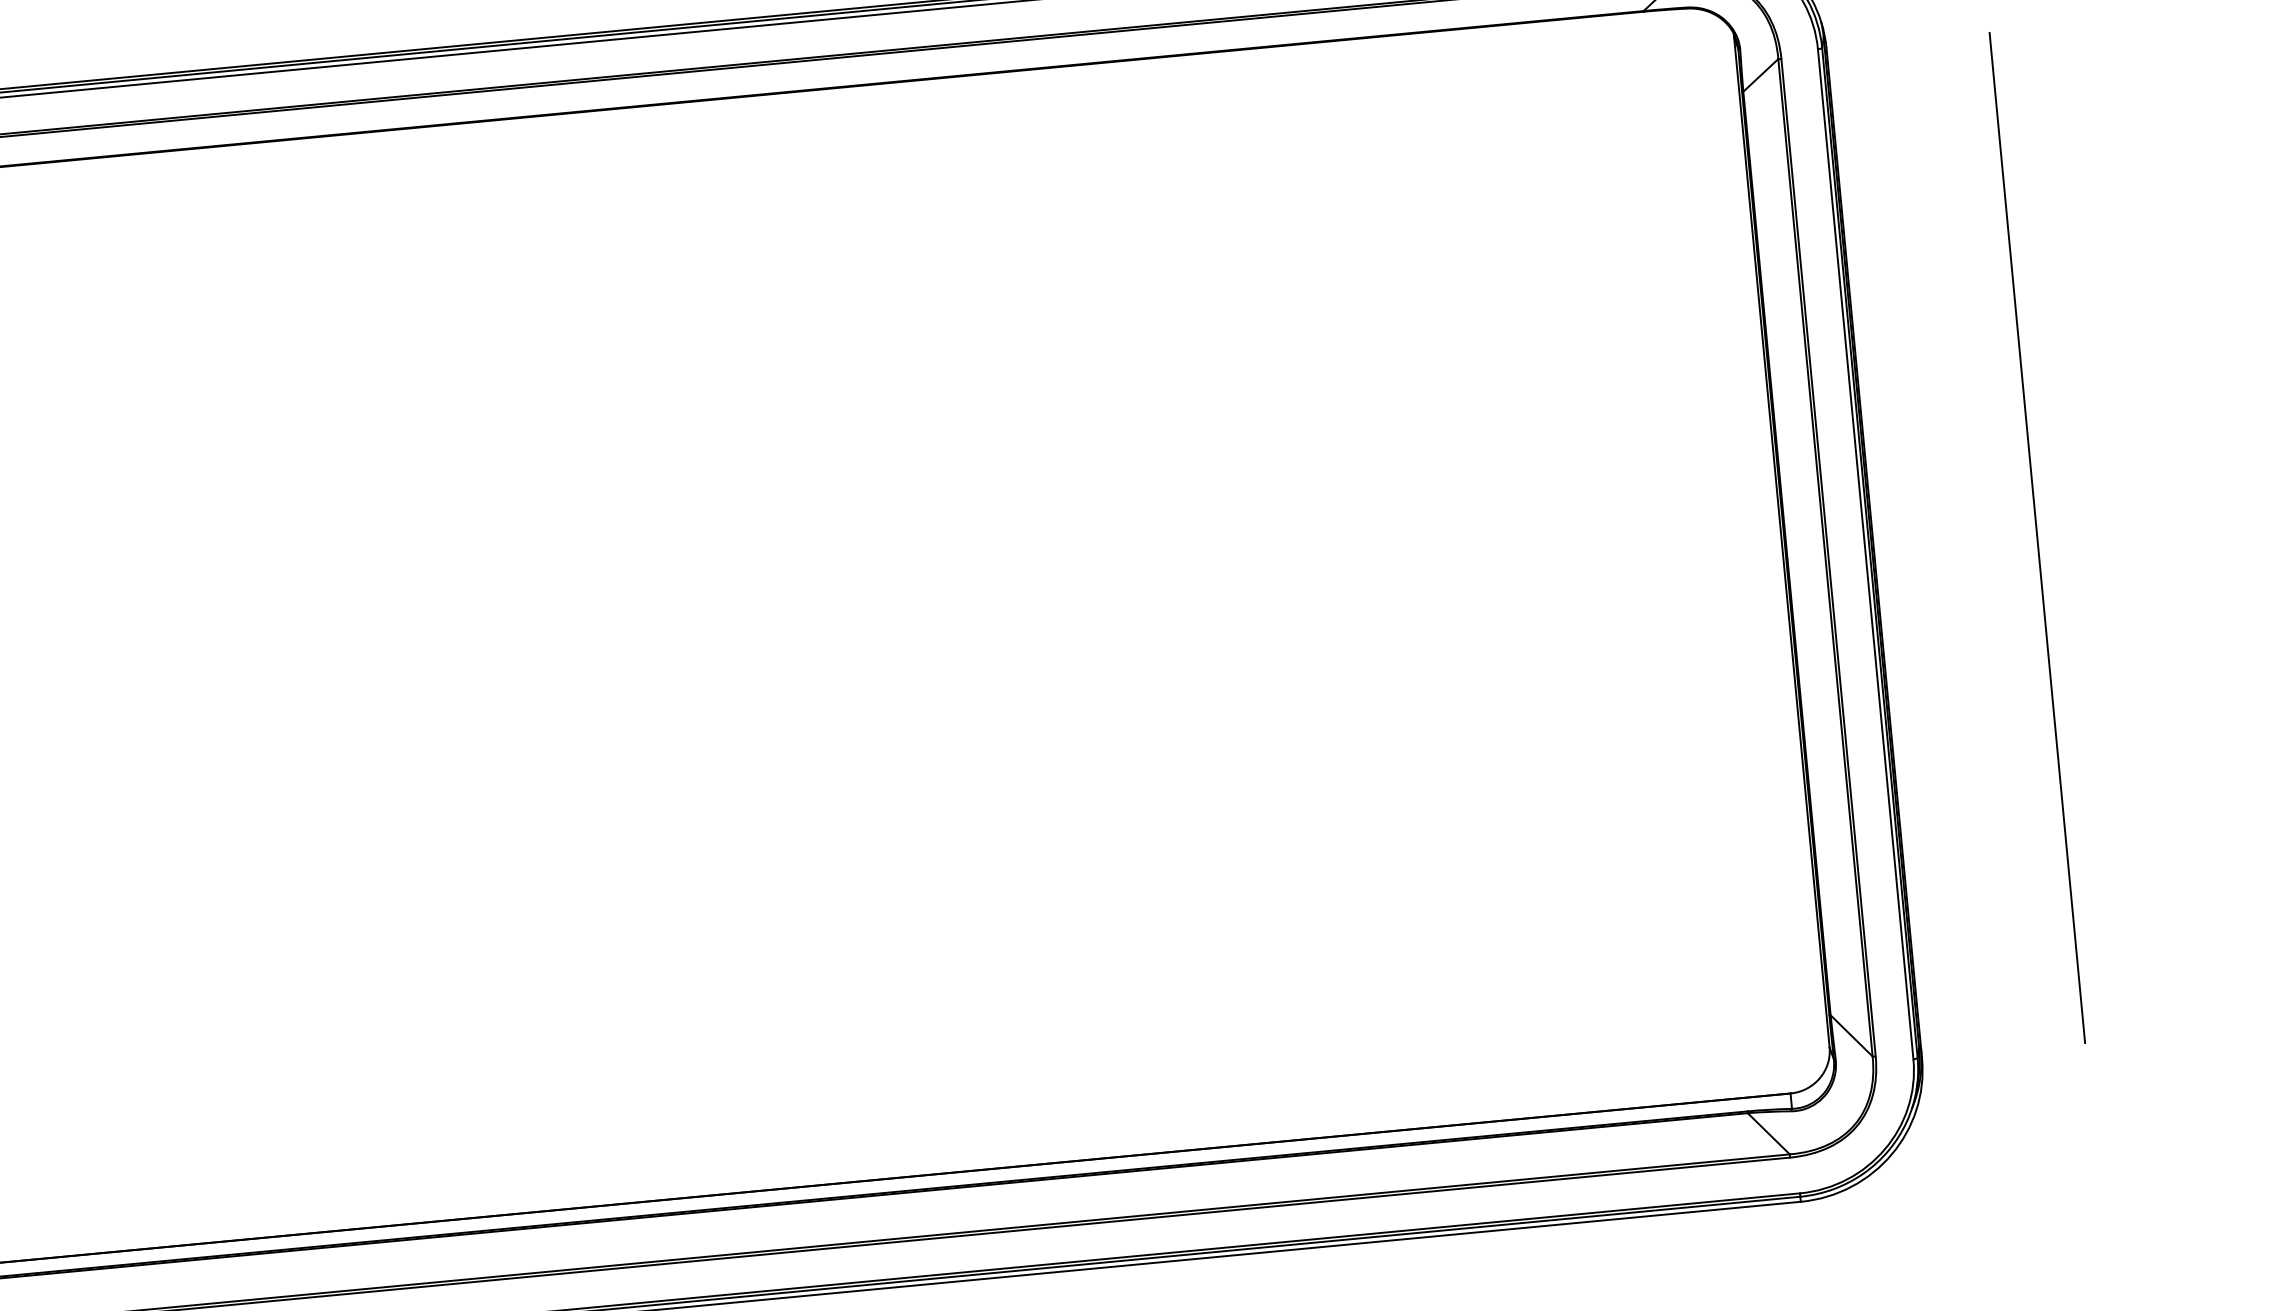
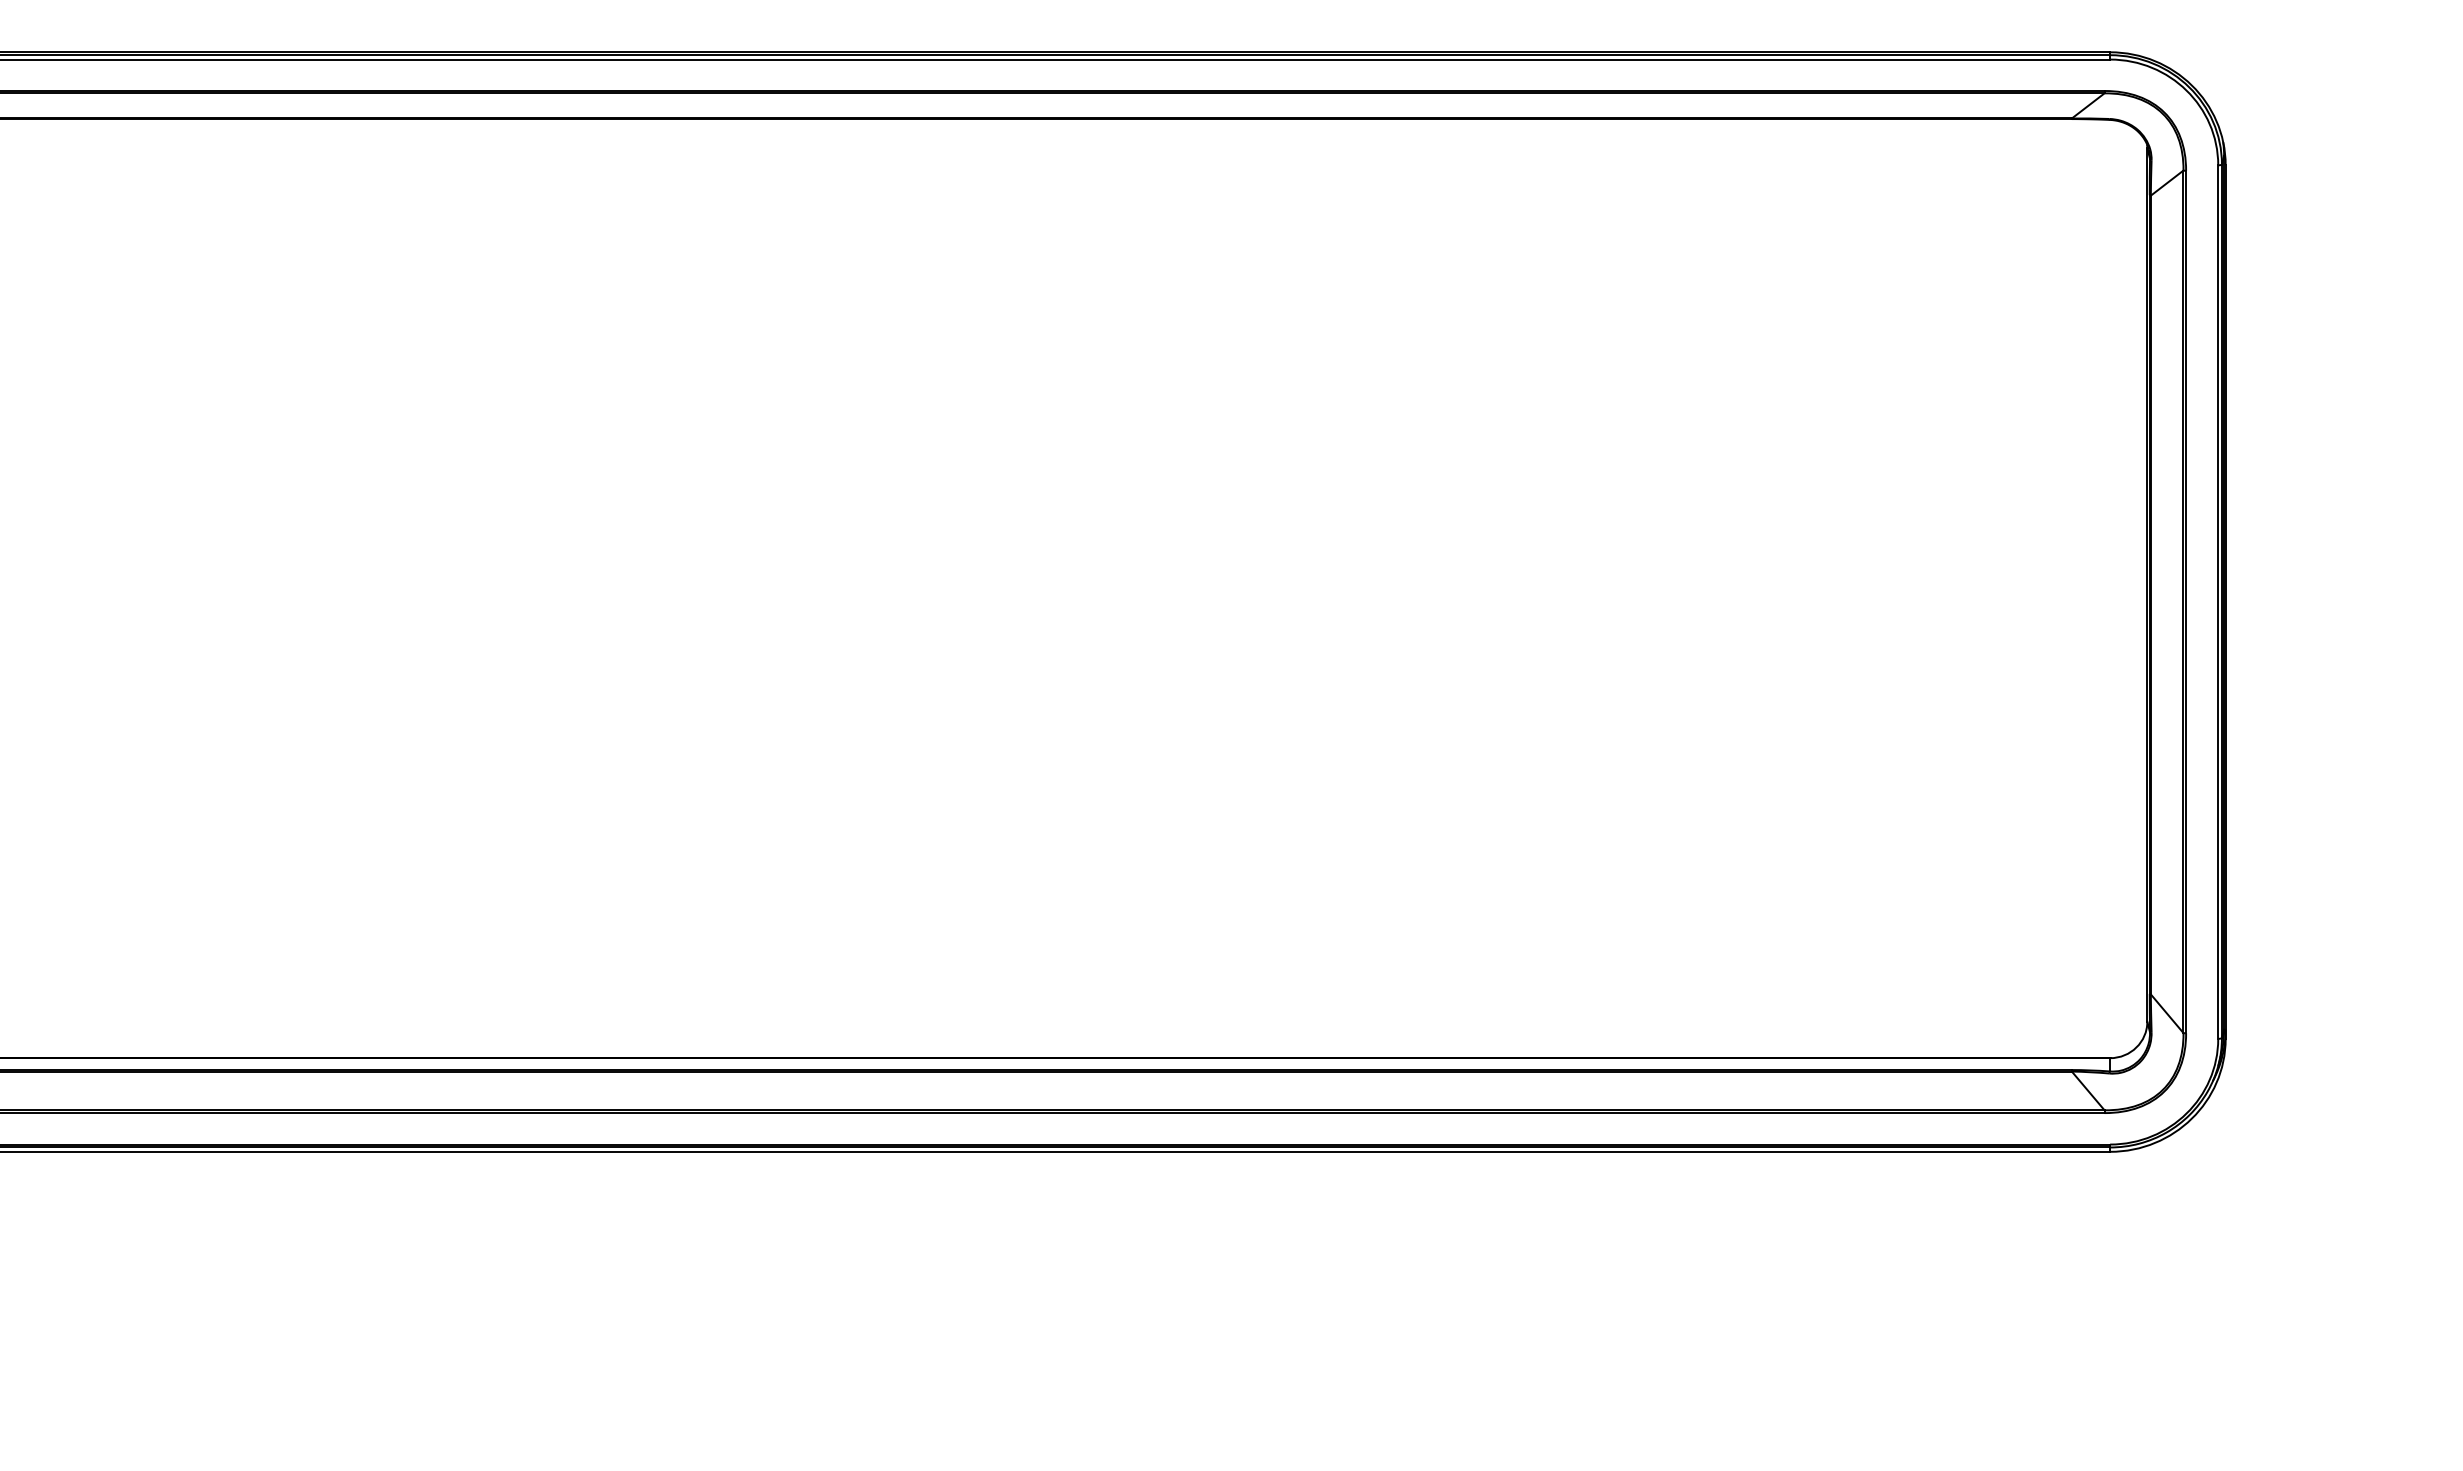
line: (2037, 537) -> (2366, 601), removed

